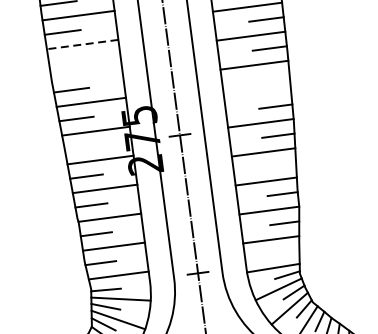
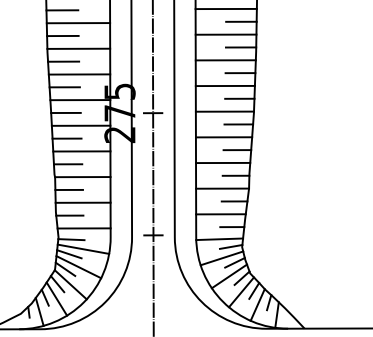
line: (82, 44) -> (78, 23), dashed -> solid
line: (66, 60) -> (62, 35), added
line: (86, 73) -> (78, 48), added
line: (272, 77) -> (240, 73), added
line: (256, 93) -> (224, 85), added
line: (80, 147) -> (65, 112), added
line: (280, 165) -> (237, 150), added
line: (286, 252) -> (232, 227), added

